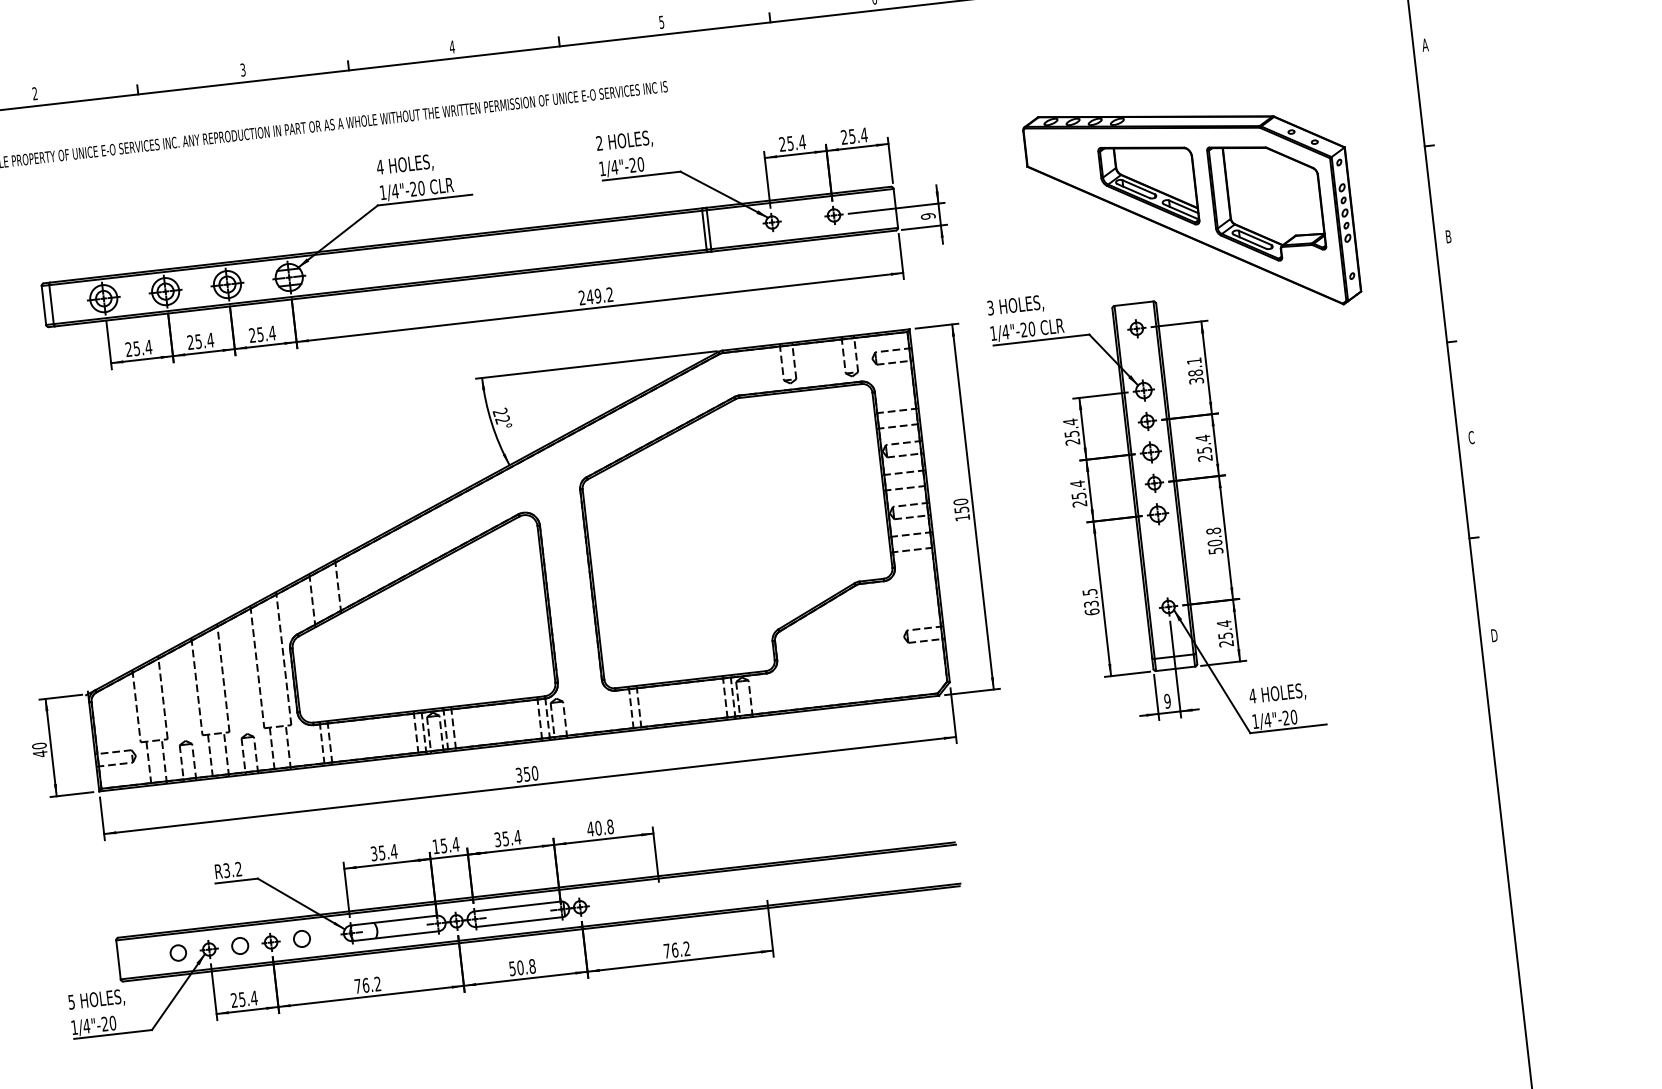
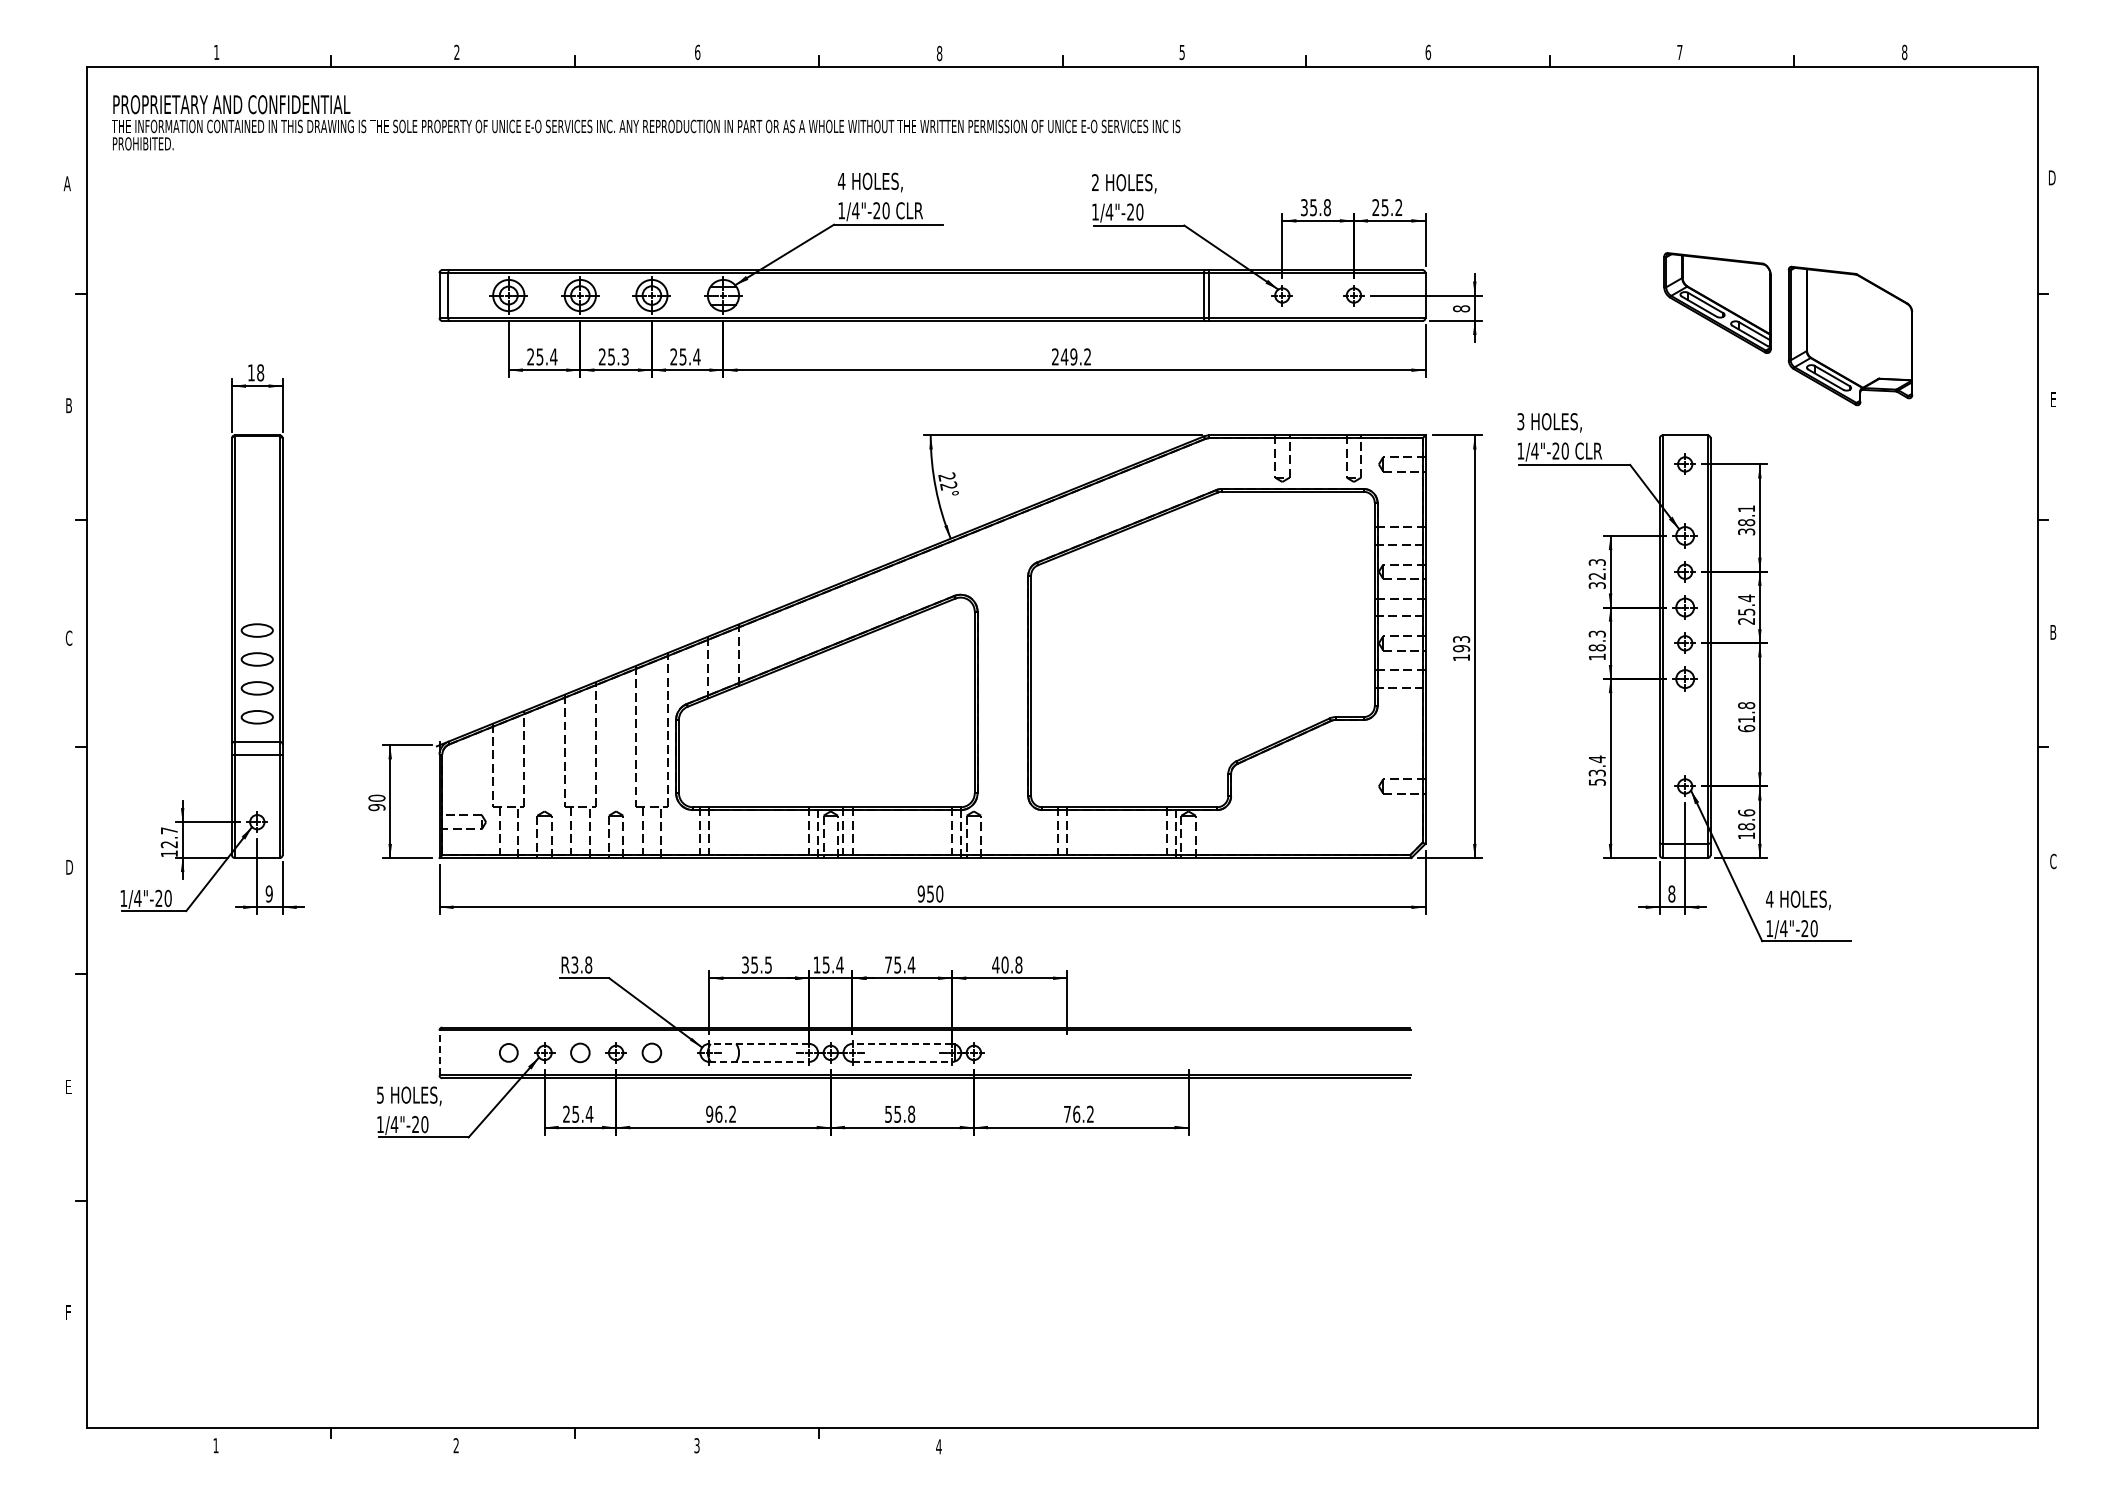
text: (1425, 44) -> (2051, 177), A -> D
text: (452, 47) -> (939, 53), 4 -> 8
text: (242, 69) -> (697, 51), 3 -> 6
text: (863, 135) -> (1398, 207), 25.4 -> 25.2
text: (793, 143) -> (1316, 207), 25.4 -> 35.8
part: (1191, 210) -> (1763, 336), removed
text: (928, 216) -> (1461, 308), 9 -> 8
text: (1448, 236) -> (2053, 399), B -> E
text: (210, 339) -> (625, 356), 25.4 -> 25.3
text: (1070, 431) -> (1596, 573), 25.4 -> 32.3
text: (1471, 436) -> (2053, 631), C -> B
text: (1078, 493) -> (1596, 645), 25.4 -> 18.3
text: (961, 505) -> (1461, 643), 150 -> 193
text: (1215, 546) -> (1746, 723), 50.8 -> 61.8
text: (1090, 601) -> (1596, 770), 63.5 -> 53.4
text: (1225, 633) -> (1746, 824), 25.4 -> 18.6
text: (1494, 635) -> (2053, 861), D -> C
text: (1167, 700) -> (1671, 893), 9 -> 8
text: (39, 754) -> (376, 807), 40 -> 90
text: (518, 774) -> (920, 893), 350 -> 950
text: (497, 839) -> (888, 964), 35.4 -> 75.4
text: (394, 851) -> (768, 964), 35.4 -> 35.5
text: (238, 868) -> (588, 964), R3.2 -> R3.8
line: (517, 906) -> (902, 1043), solid -> dashed
line: (394, 920) -> (759, 1043), solid -> dashed
line: (519, 921) -> (902, 1061), solid -> dashed
line: (395, 935) -> (759, 1061), solid -> dashed
line: (118, 959) -> (439, 1052), solid -> dashed
text: (520, 967) -> (897, 1113), 50.8 -> 55.8
text: (357, 985) -> (709, 1113), 76.2 -> 96.2

